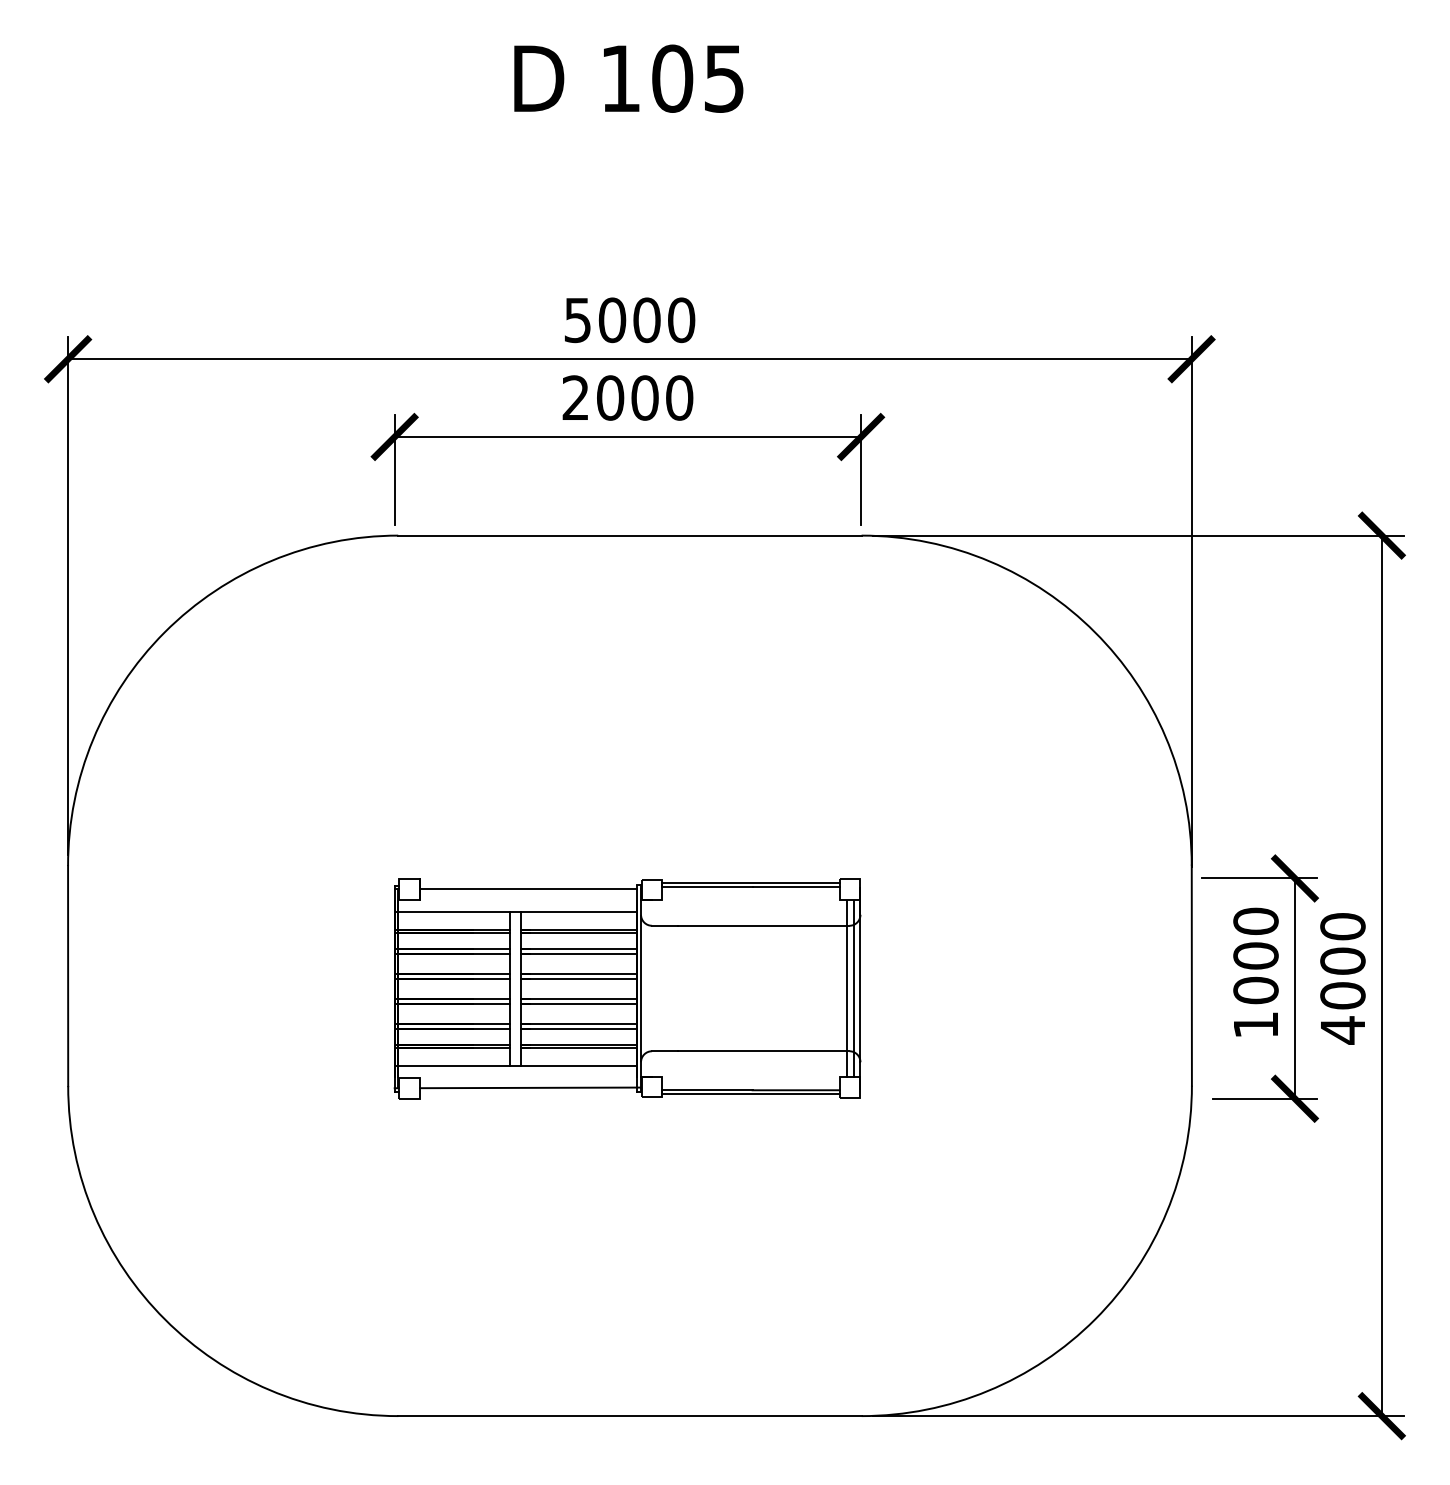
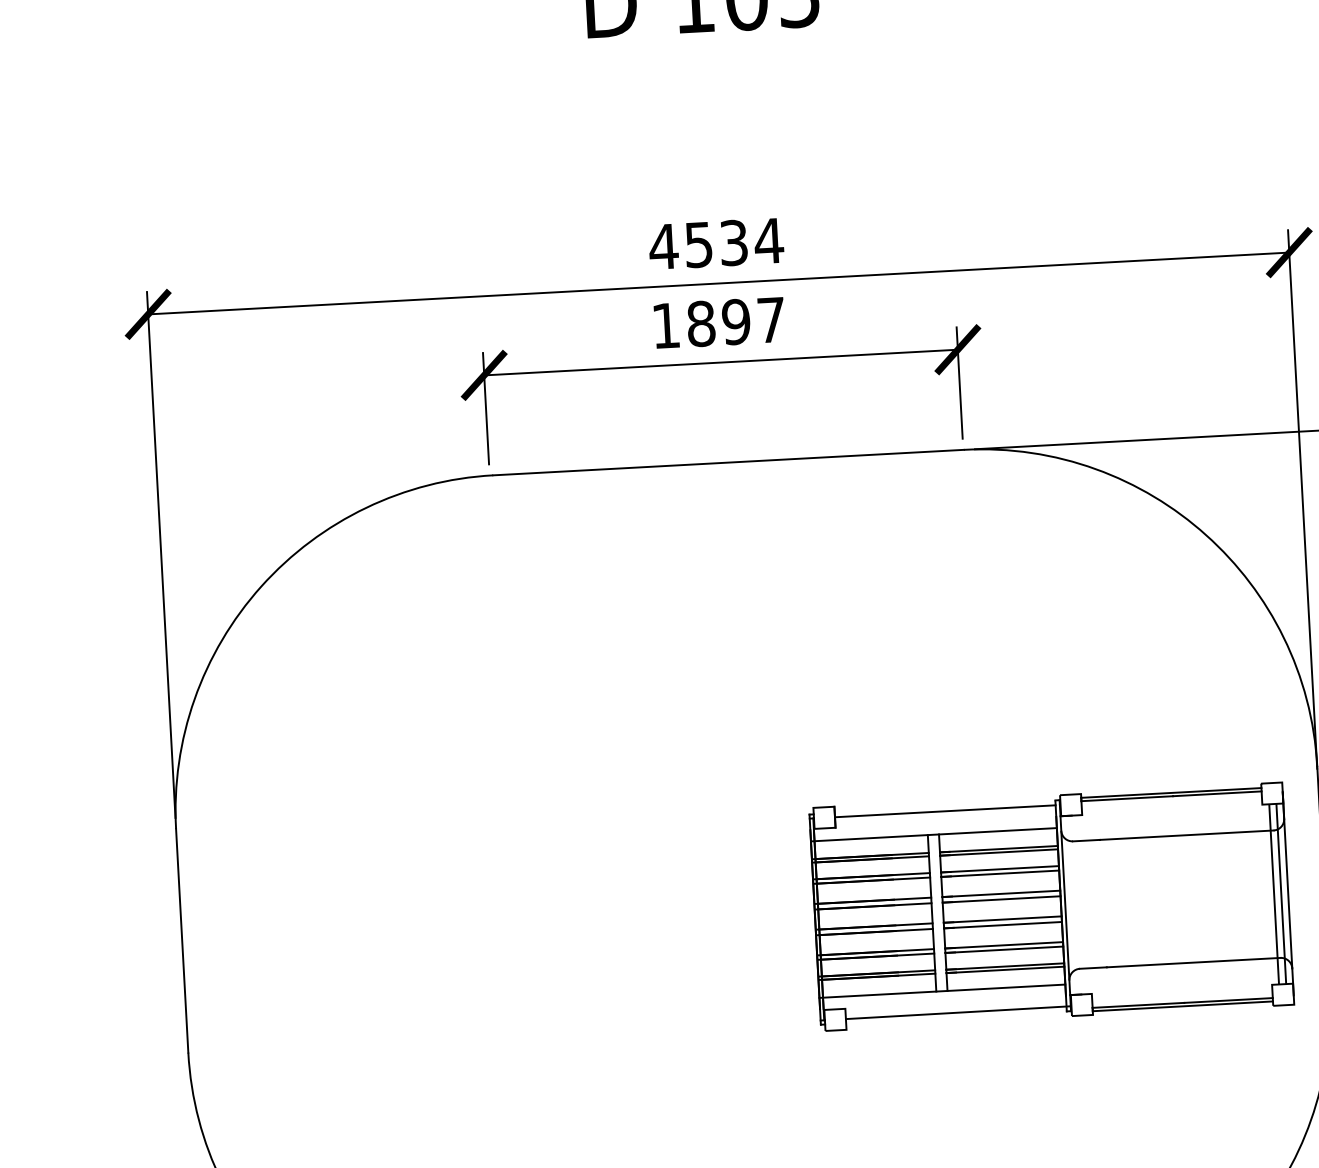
text: (629, 320) -> (716, 244), 5000 -> 4534
text: (627, 397) -> (718, 322), 2000 -> 1897
part: (627, 988) -> (1051, 906), moved

